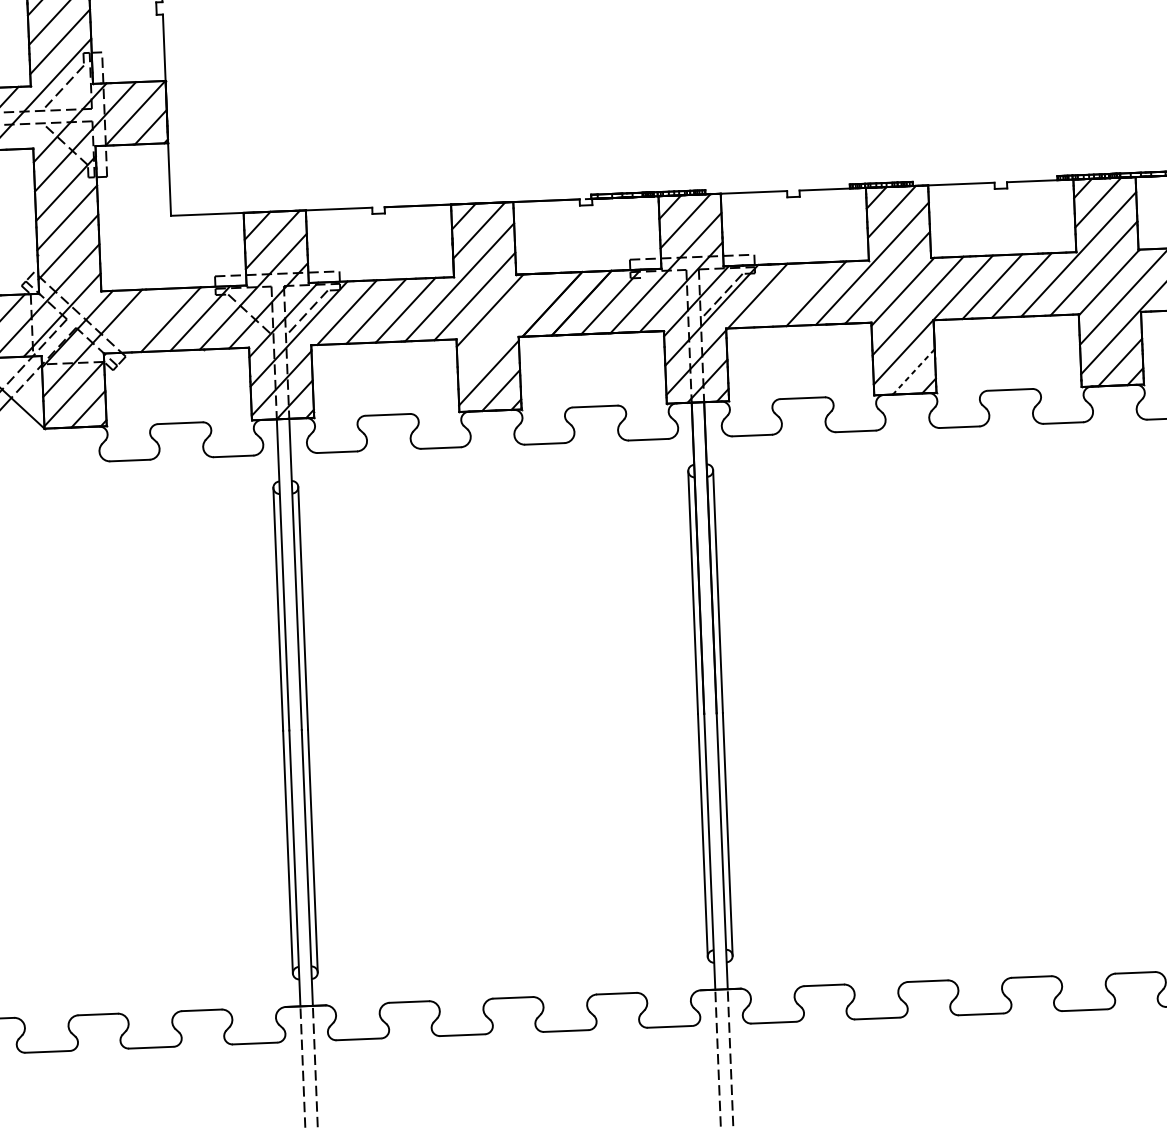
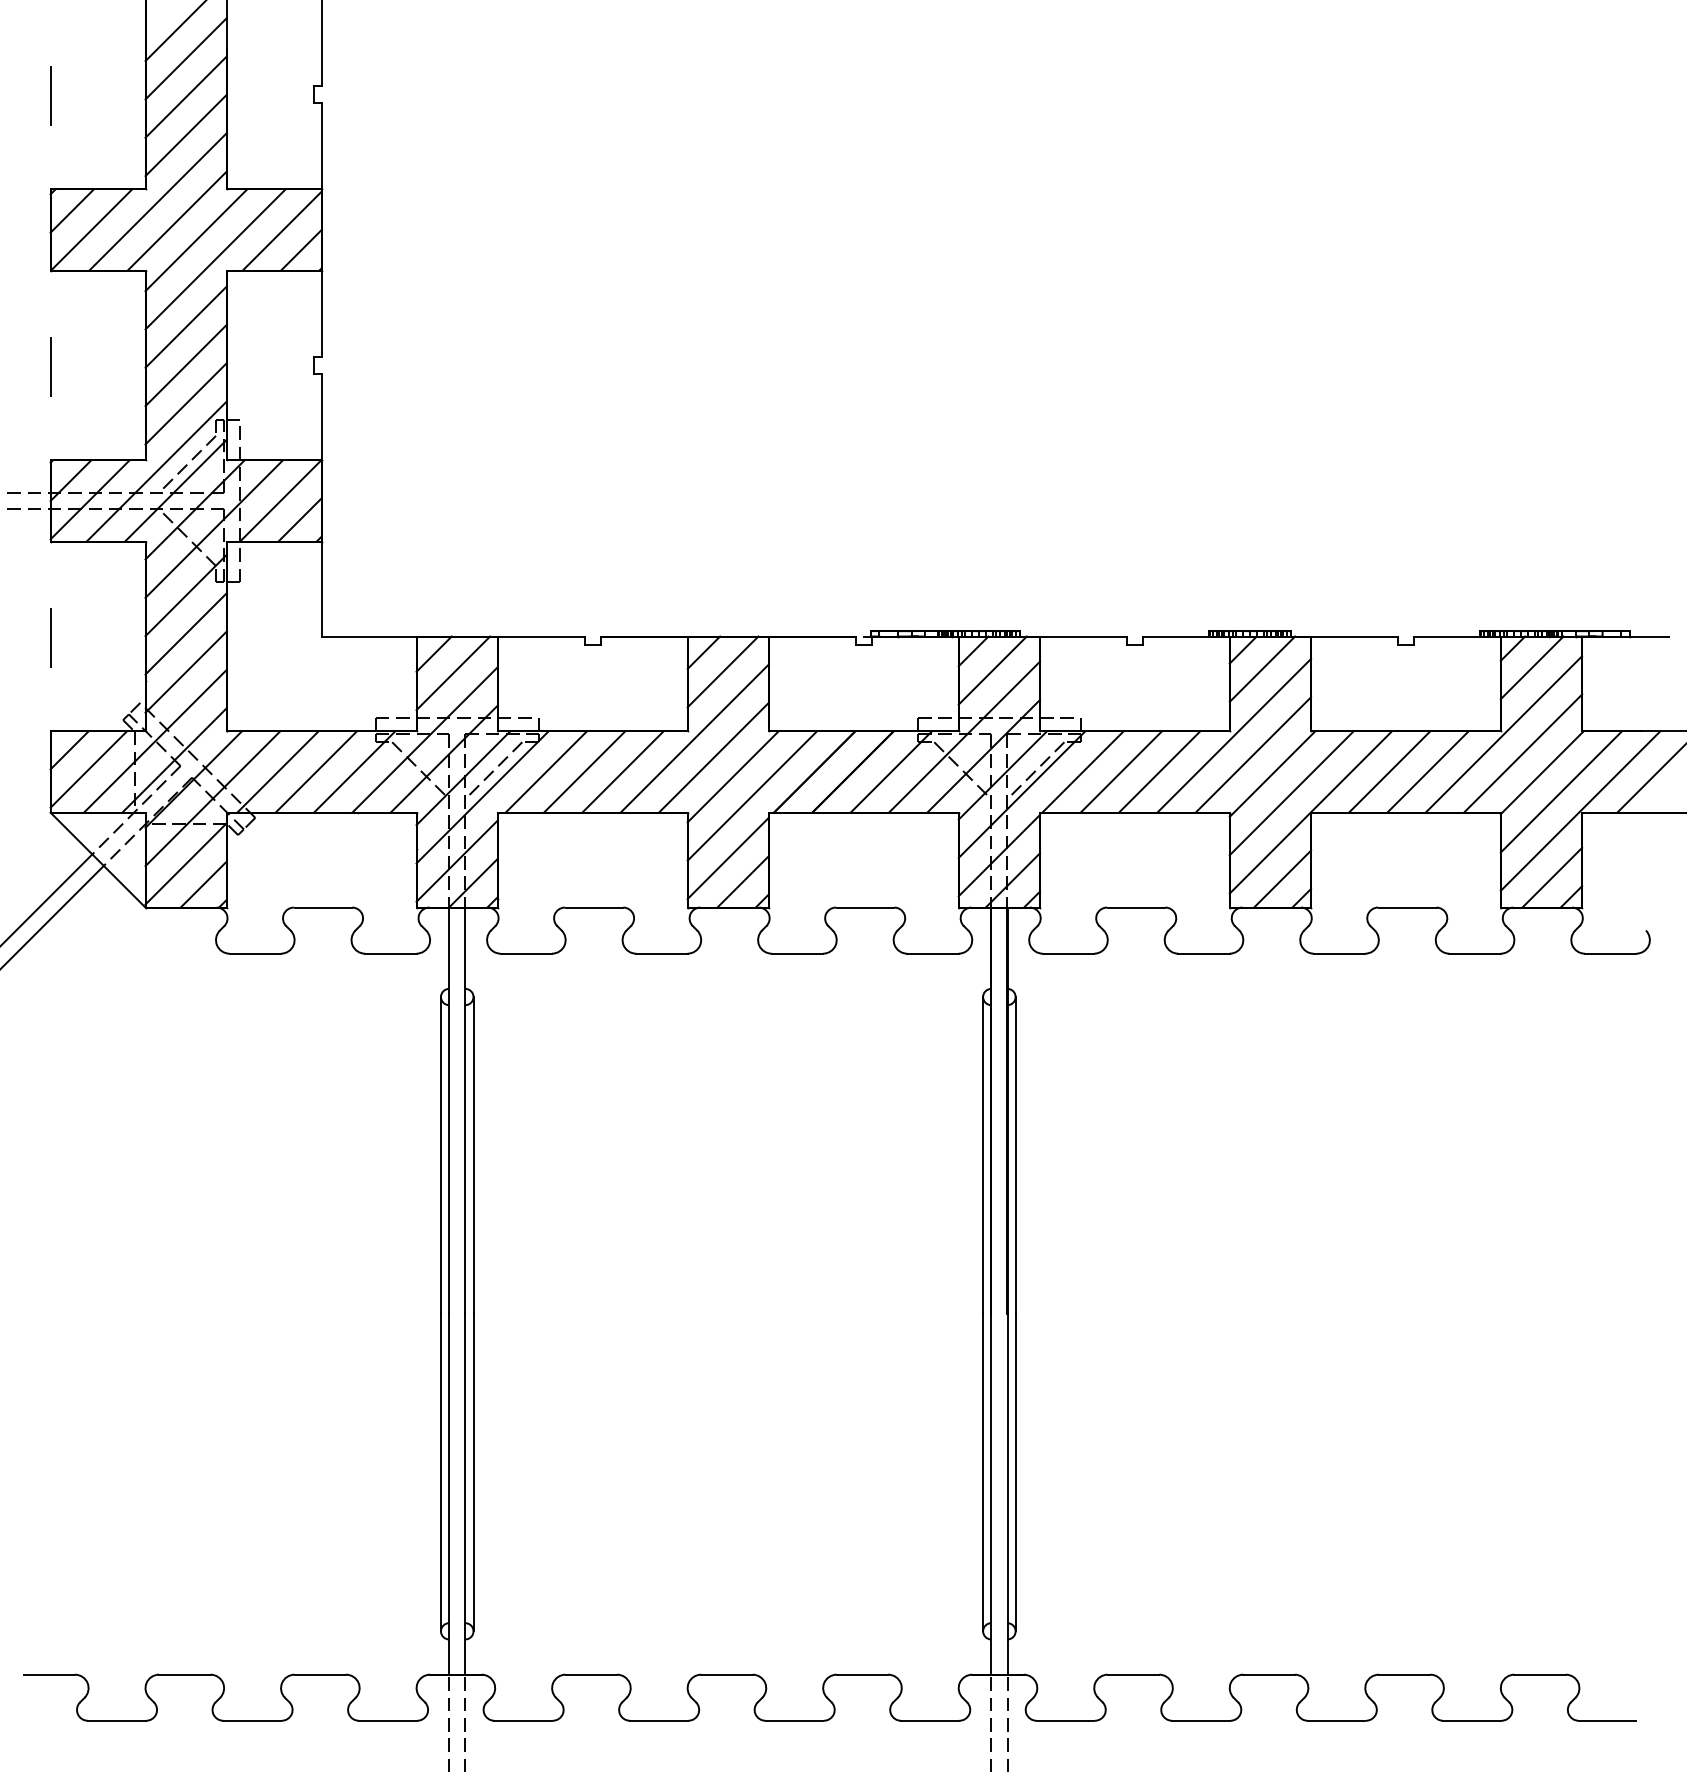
line: (54, 108) -> (175, 490), added
line: (786, 294) -> (1120, 771), added
line: (665, 298) -> (962, 770), added
line: (141, 320) -> (277, 771), added
line: (504, 324) -> (751, 795), added
line: (913, 372) -> (1282, 879), dashed -> solid

